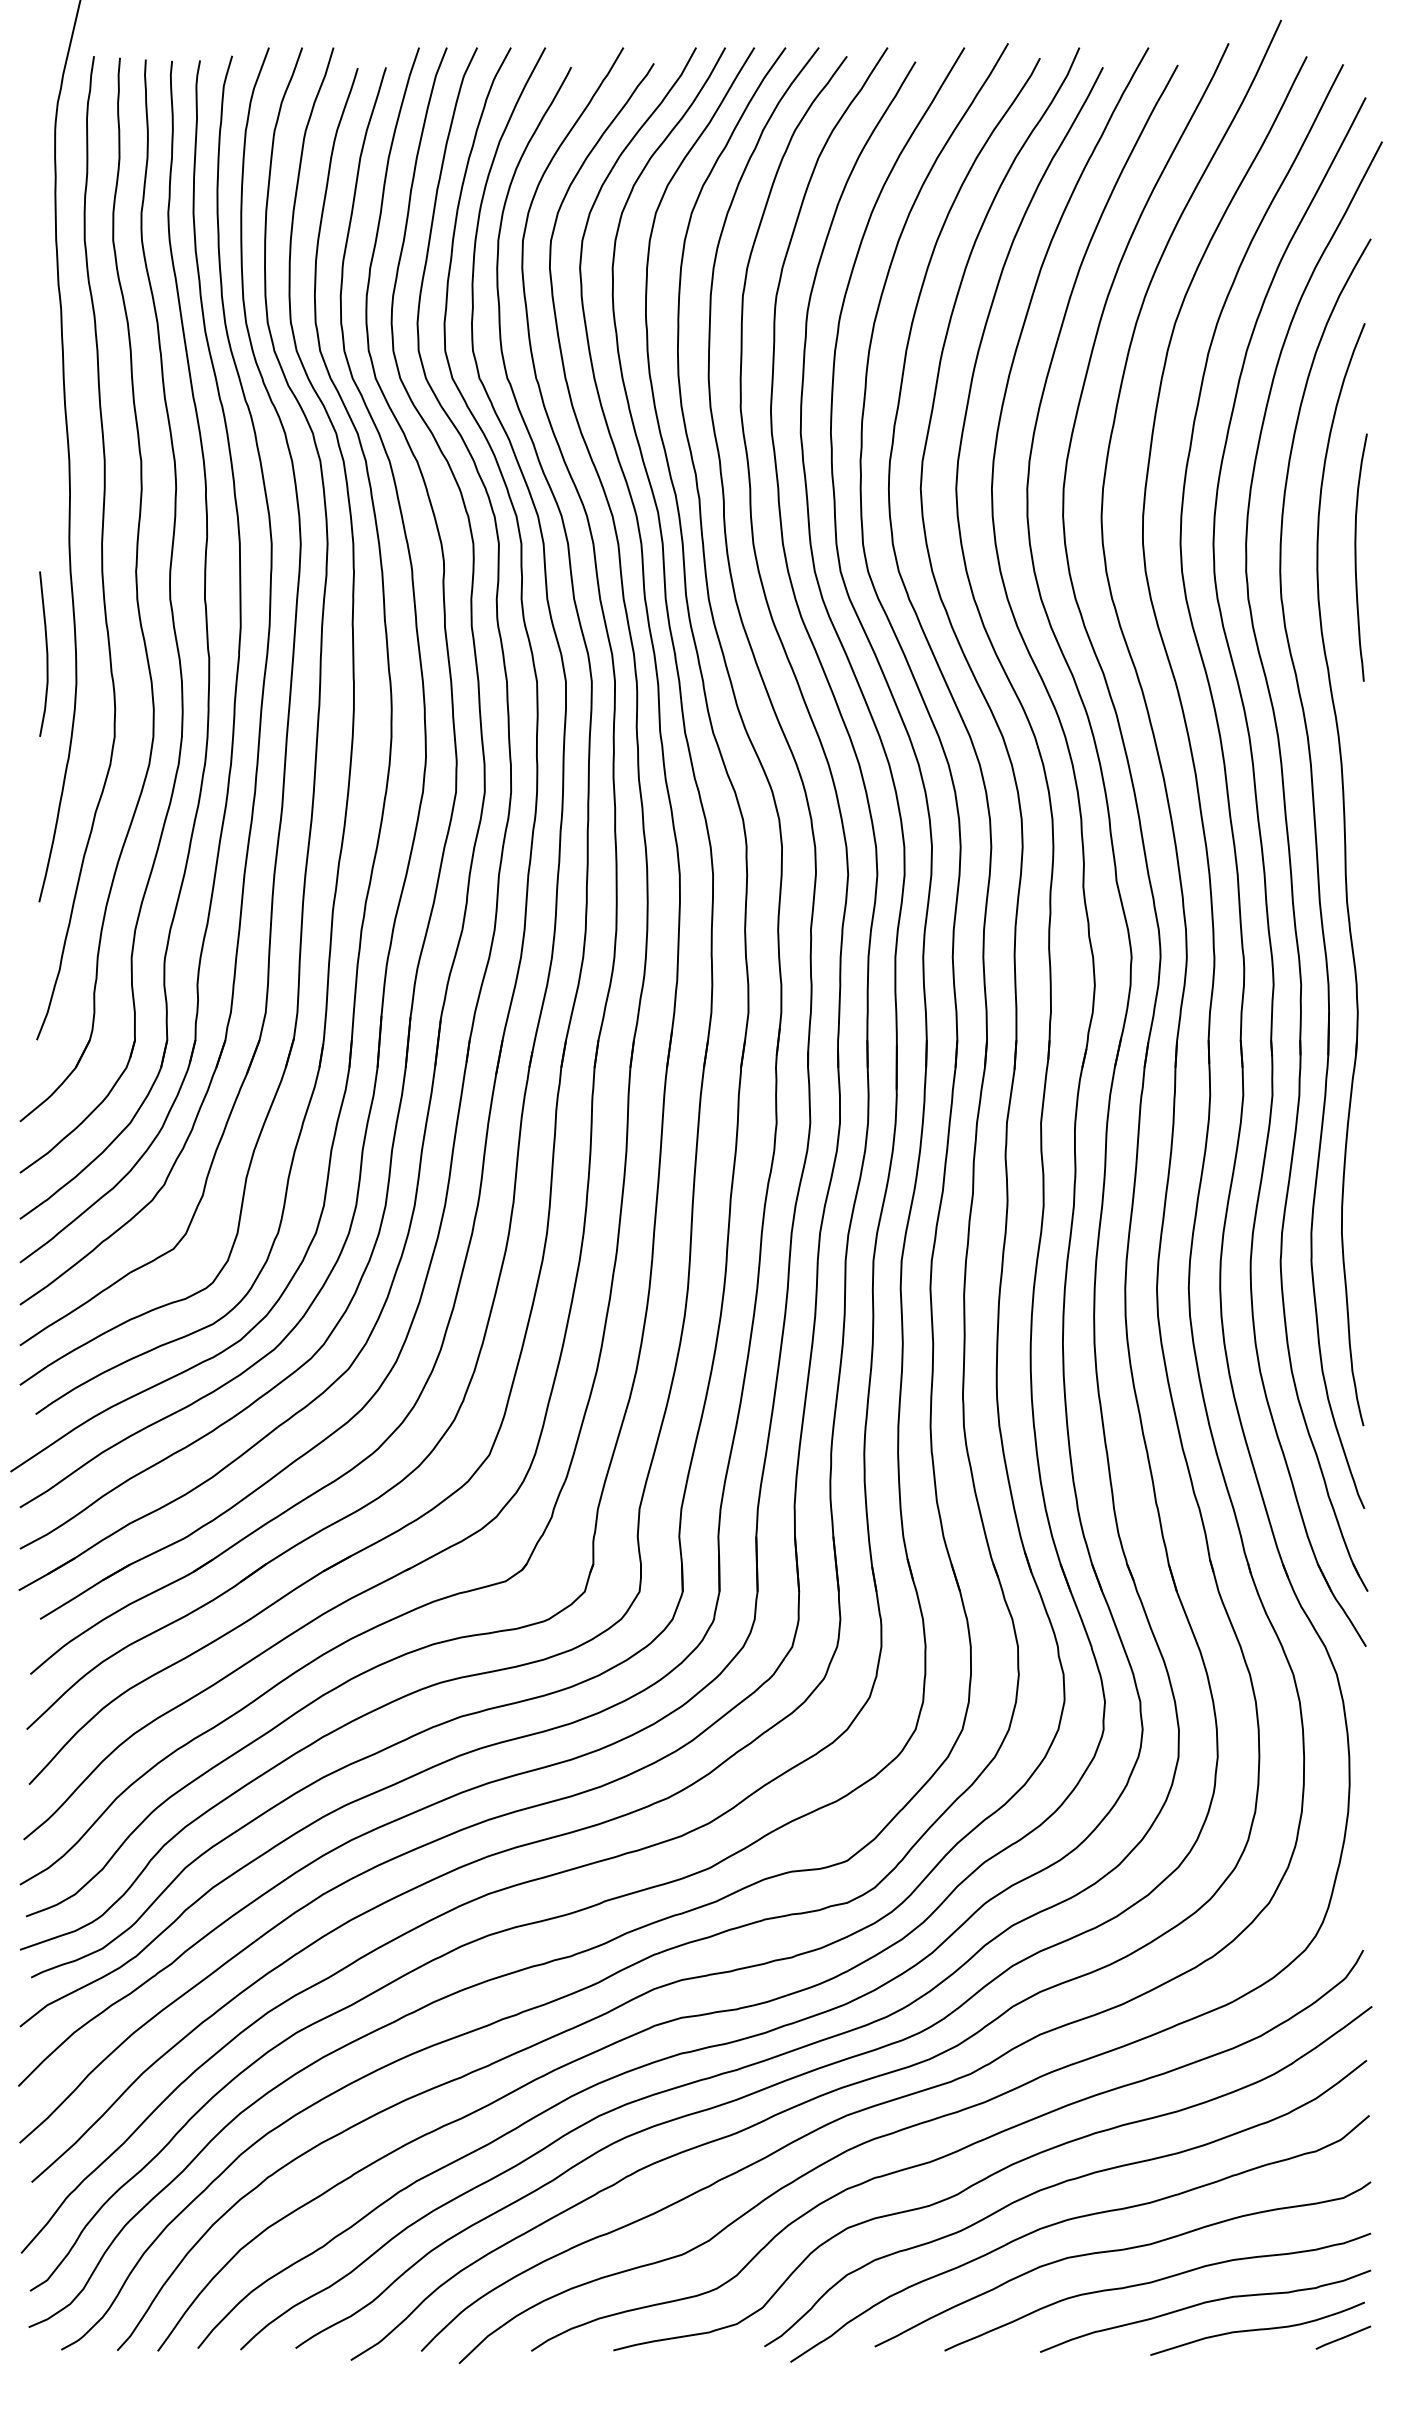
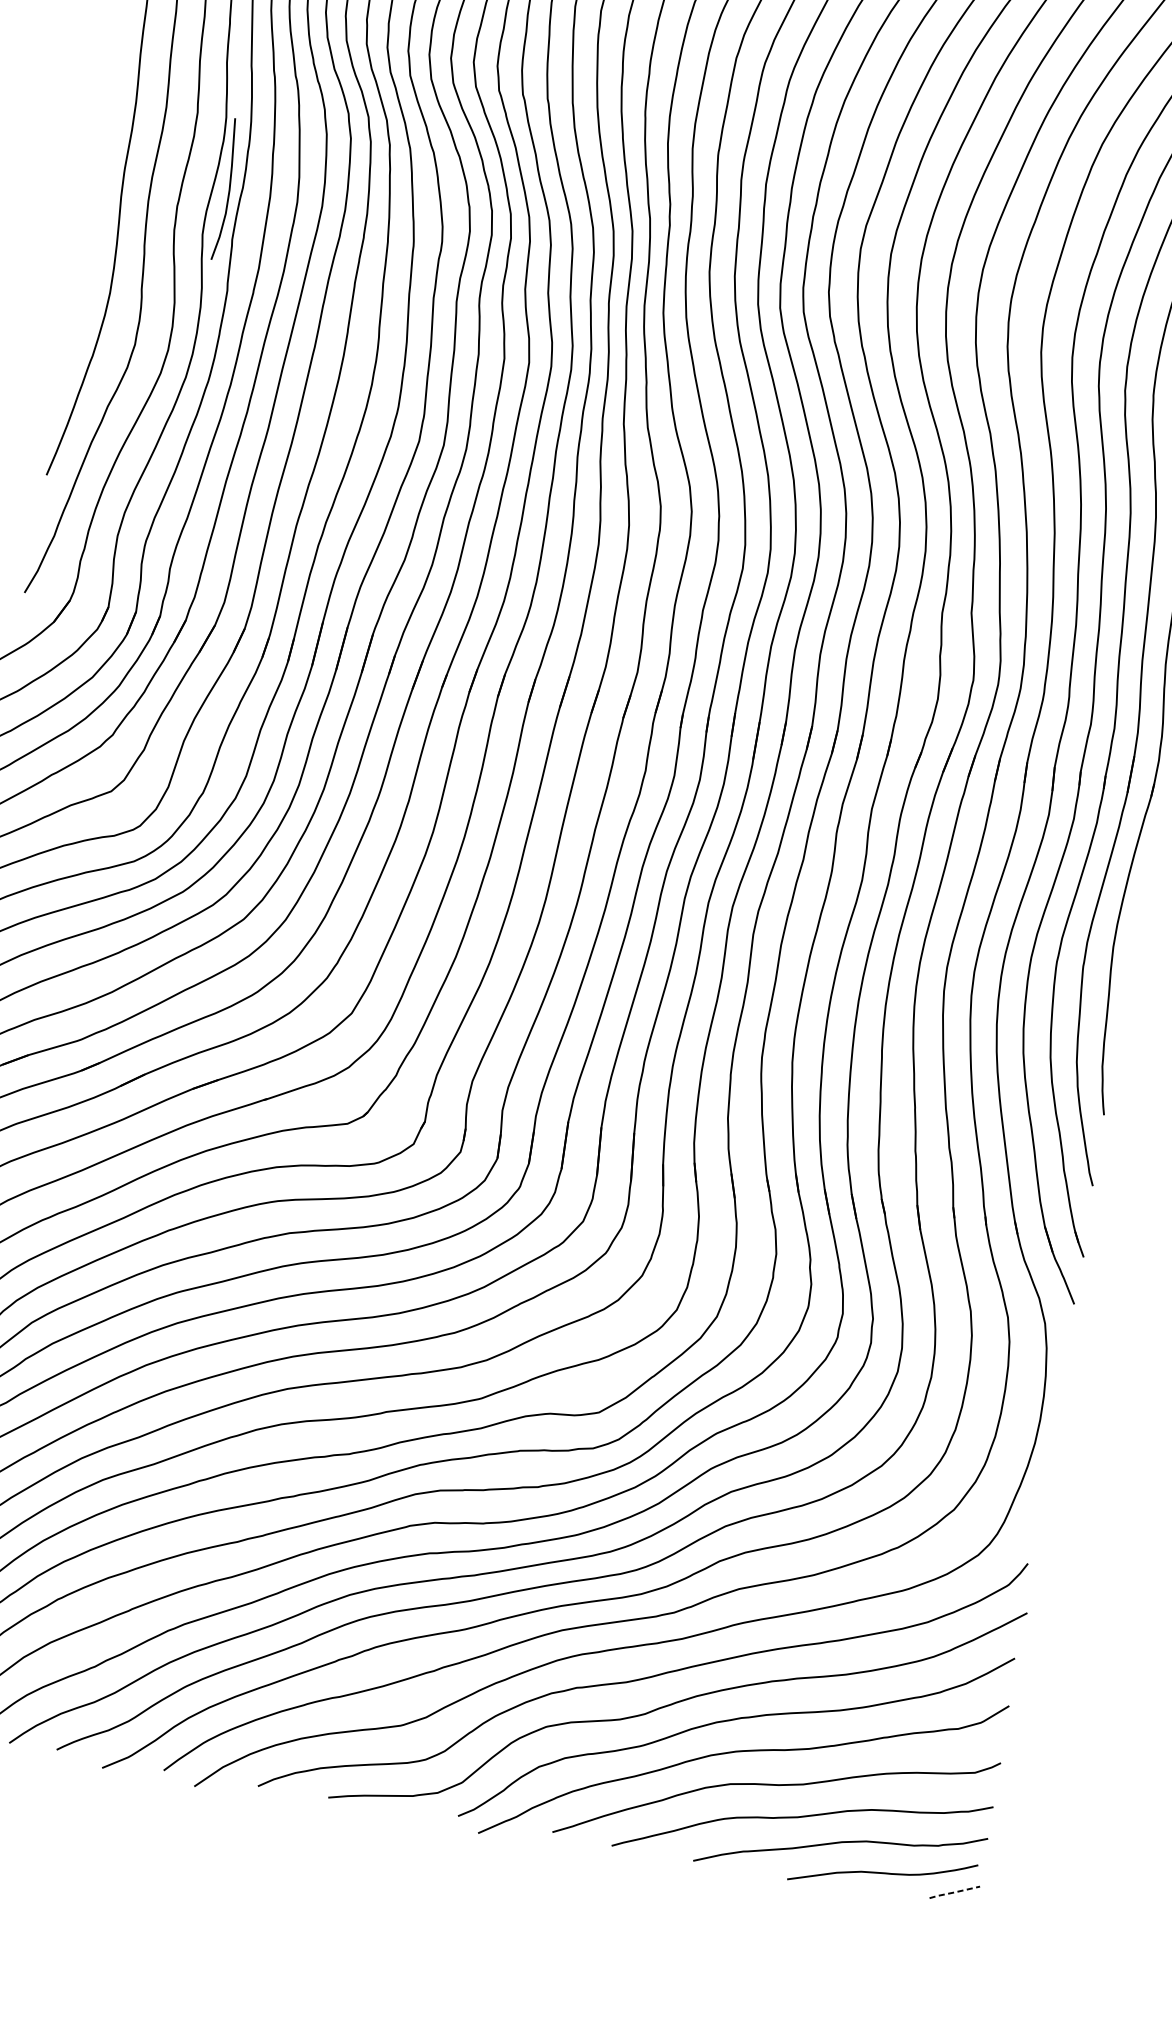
curve: (46, 653) -> (228, 189), moved
line: (1343, 2337) -> (954, 1892), solid -> dashed

